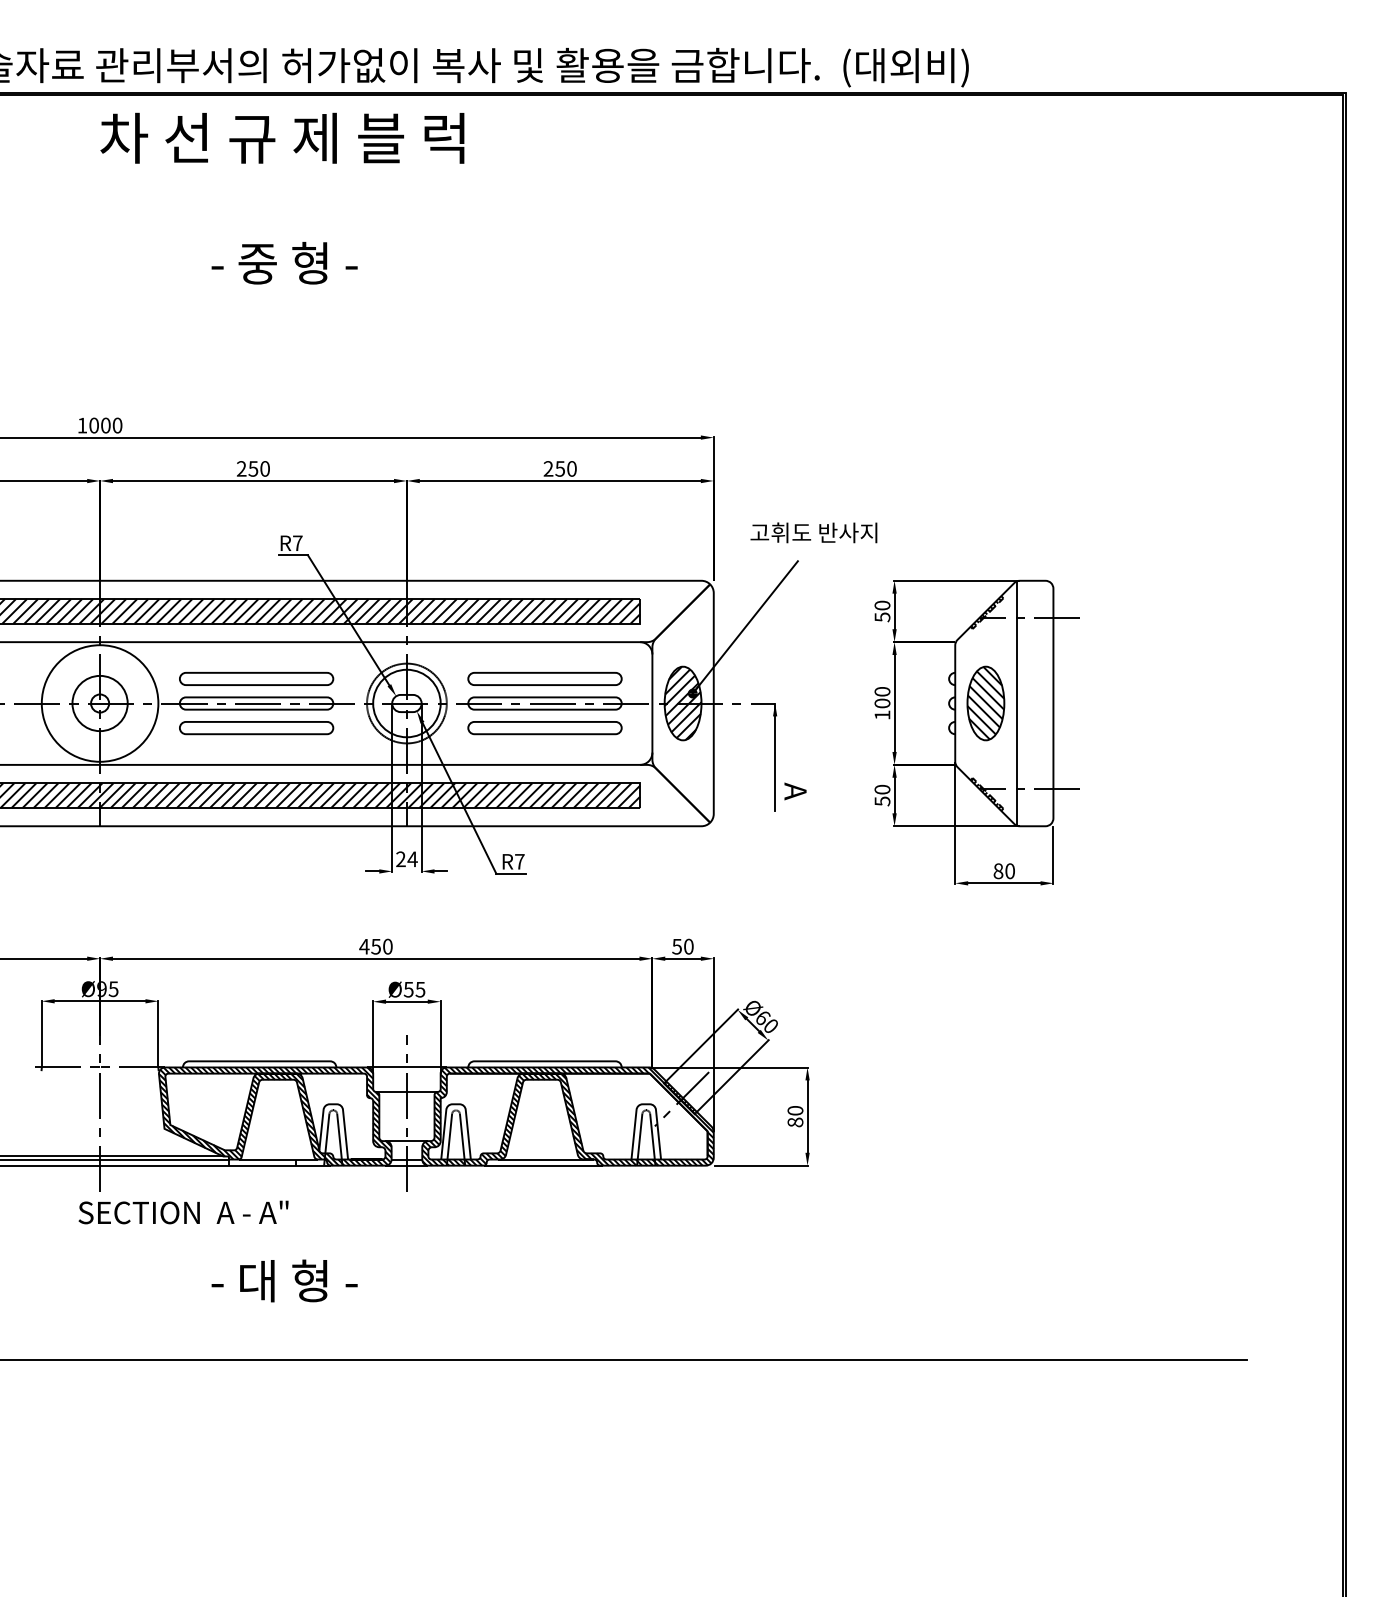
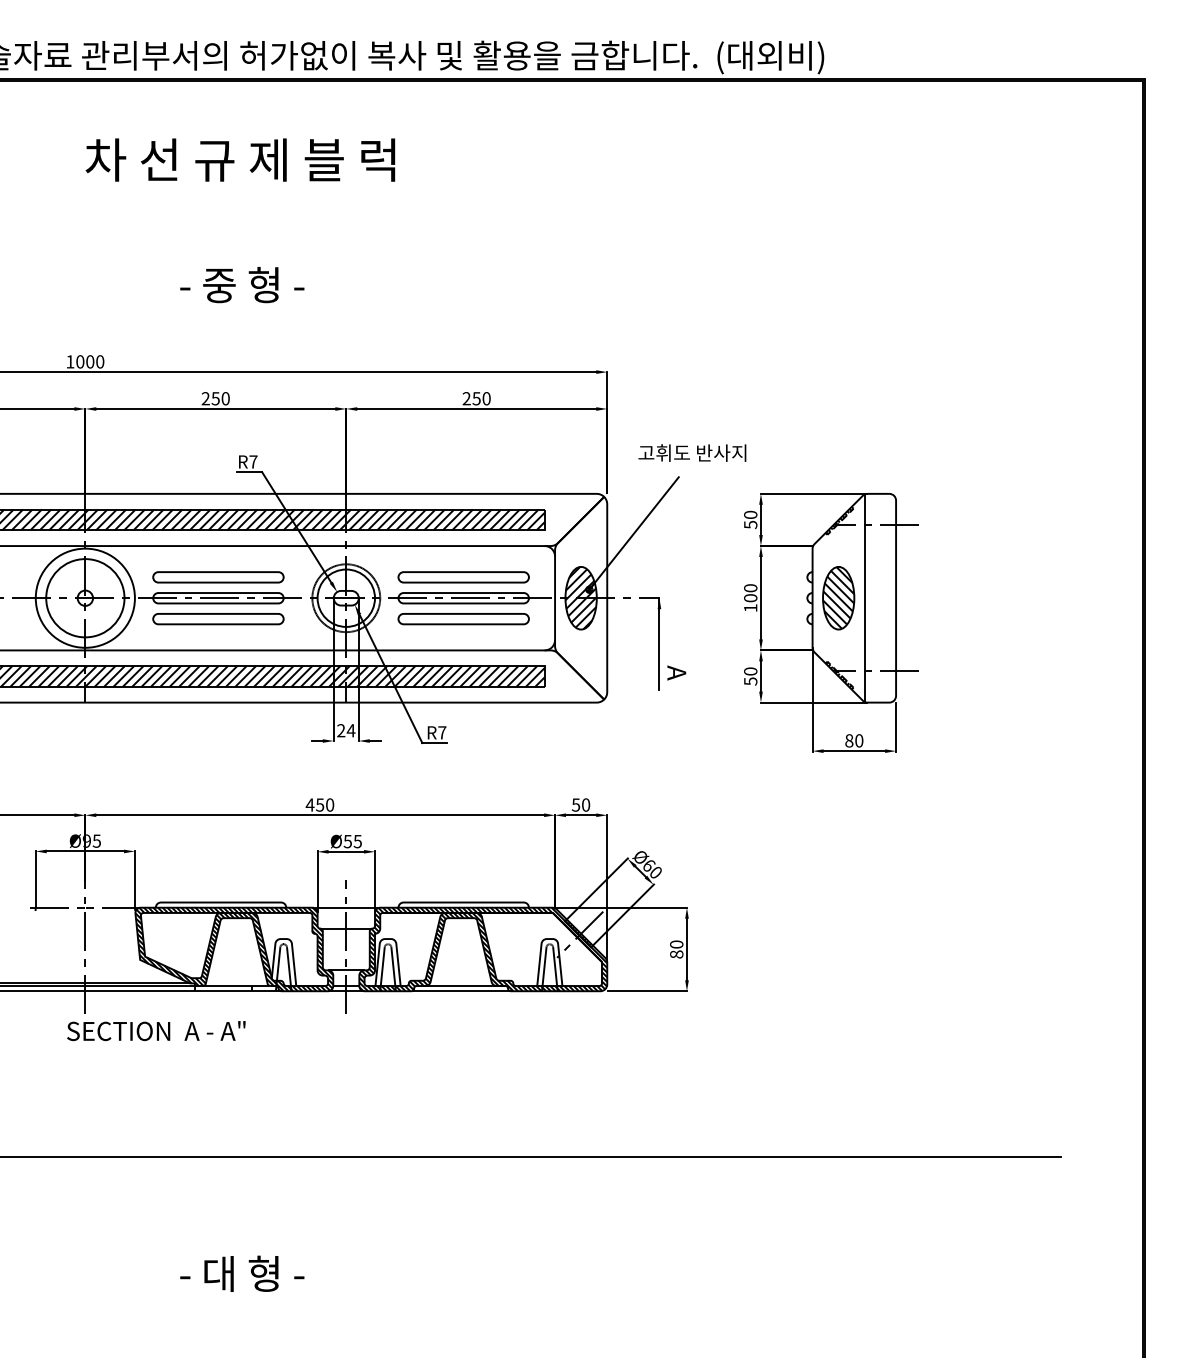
text: (282, 137) -> (240, 159), moved
text: (284, 263) -> (242, 285), moved
circle: (100, 703) -> (85, 598), size x1.67
text: (284, 1280) -> (242, 1273), moved

